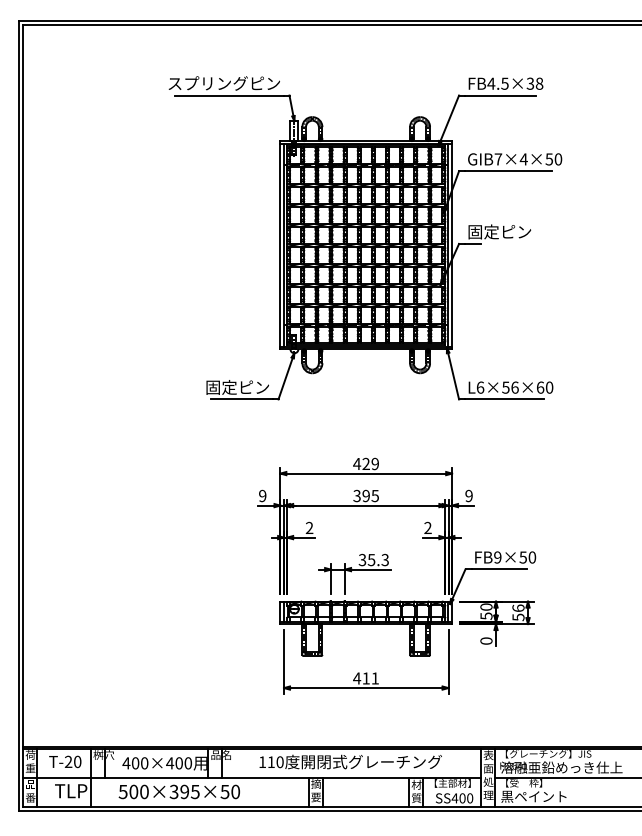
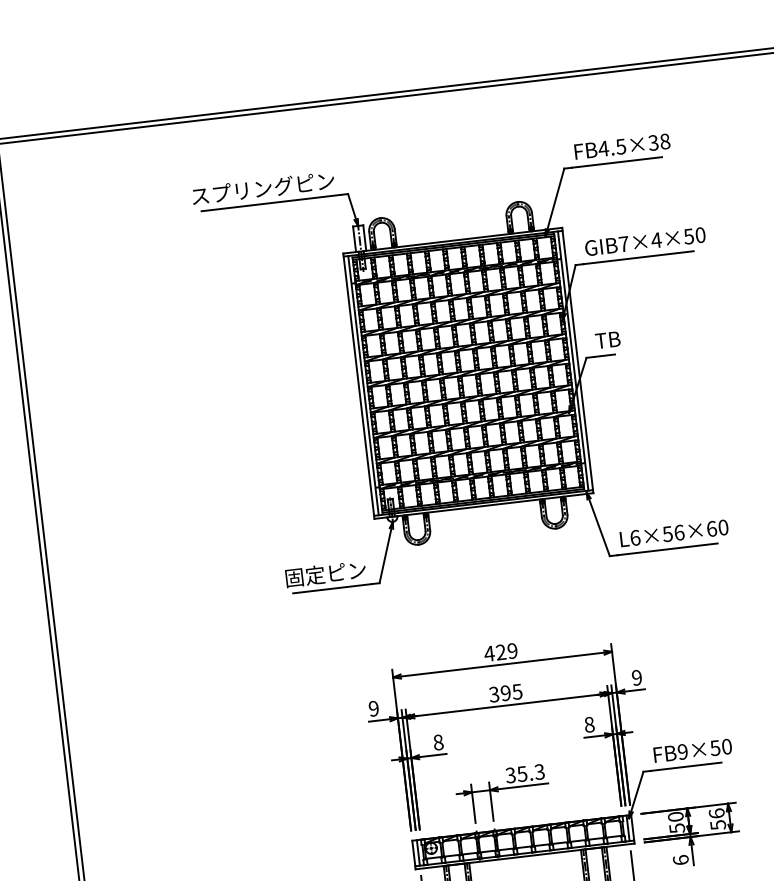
text: (499, 231) -> (636, 335), 固定ピン -> TB
text: (309, 528) -> (438, 743), 2 -> 8
text: (427, 528) -> (588, 725), 2 -> 8
text: (486, 640) -> (680, 859), 0 -> 6

